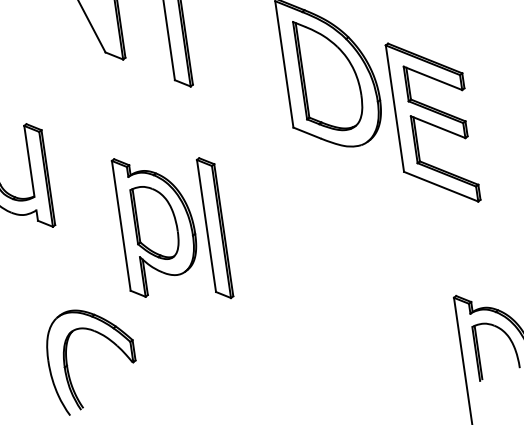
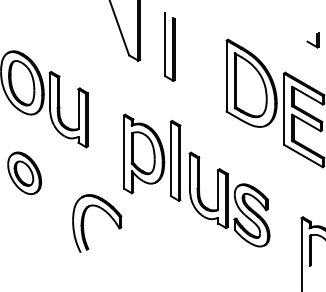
part: (320, 282) -> (229, 199), added

